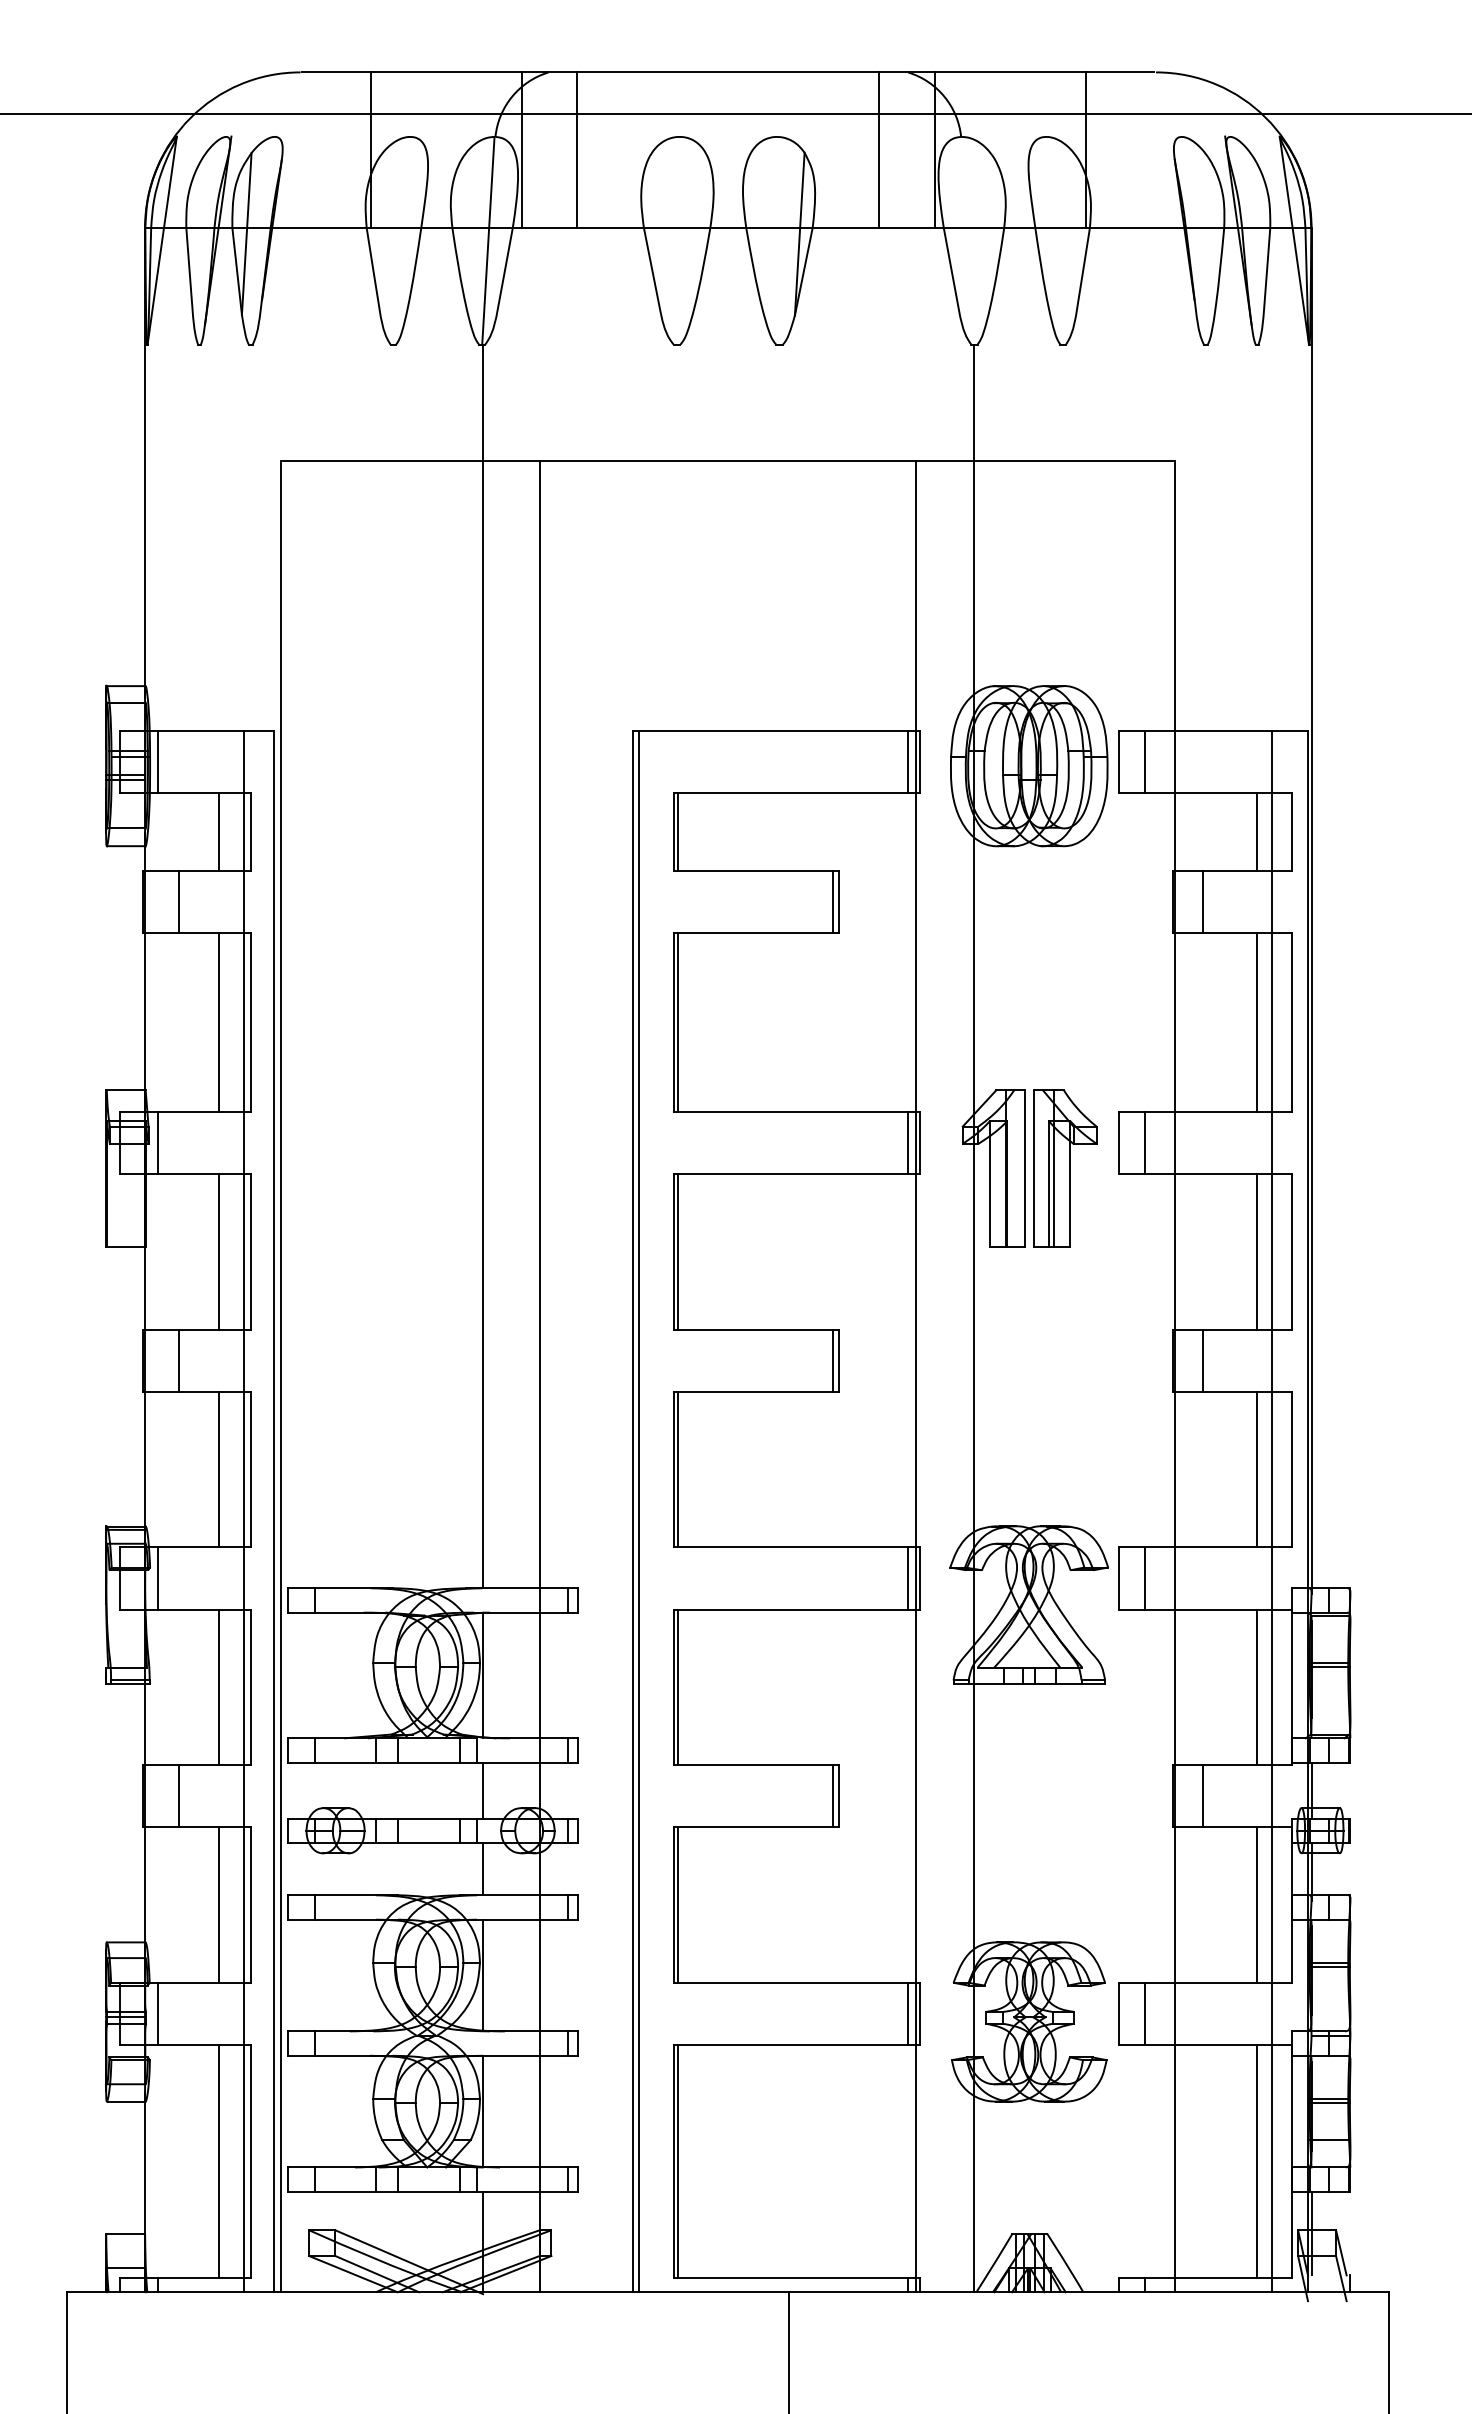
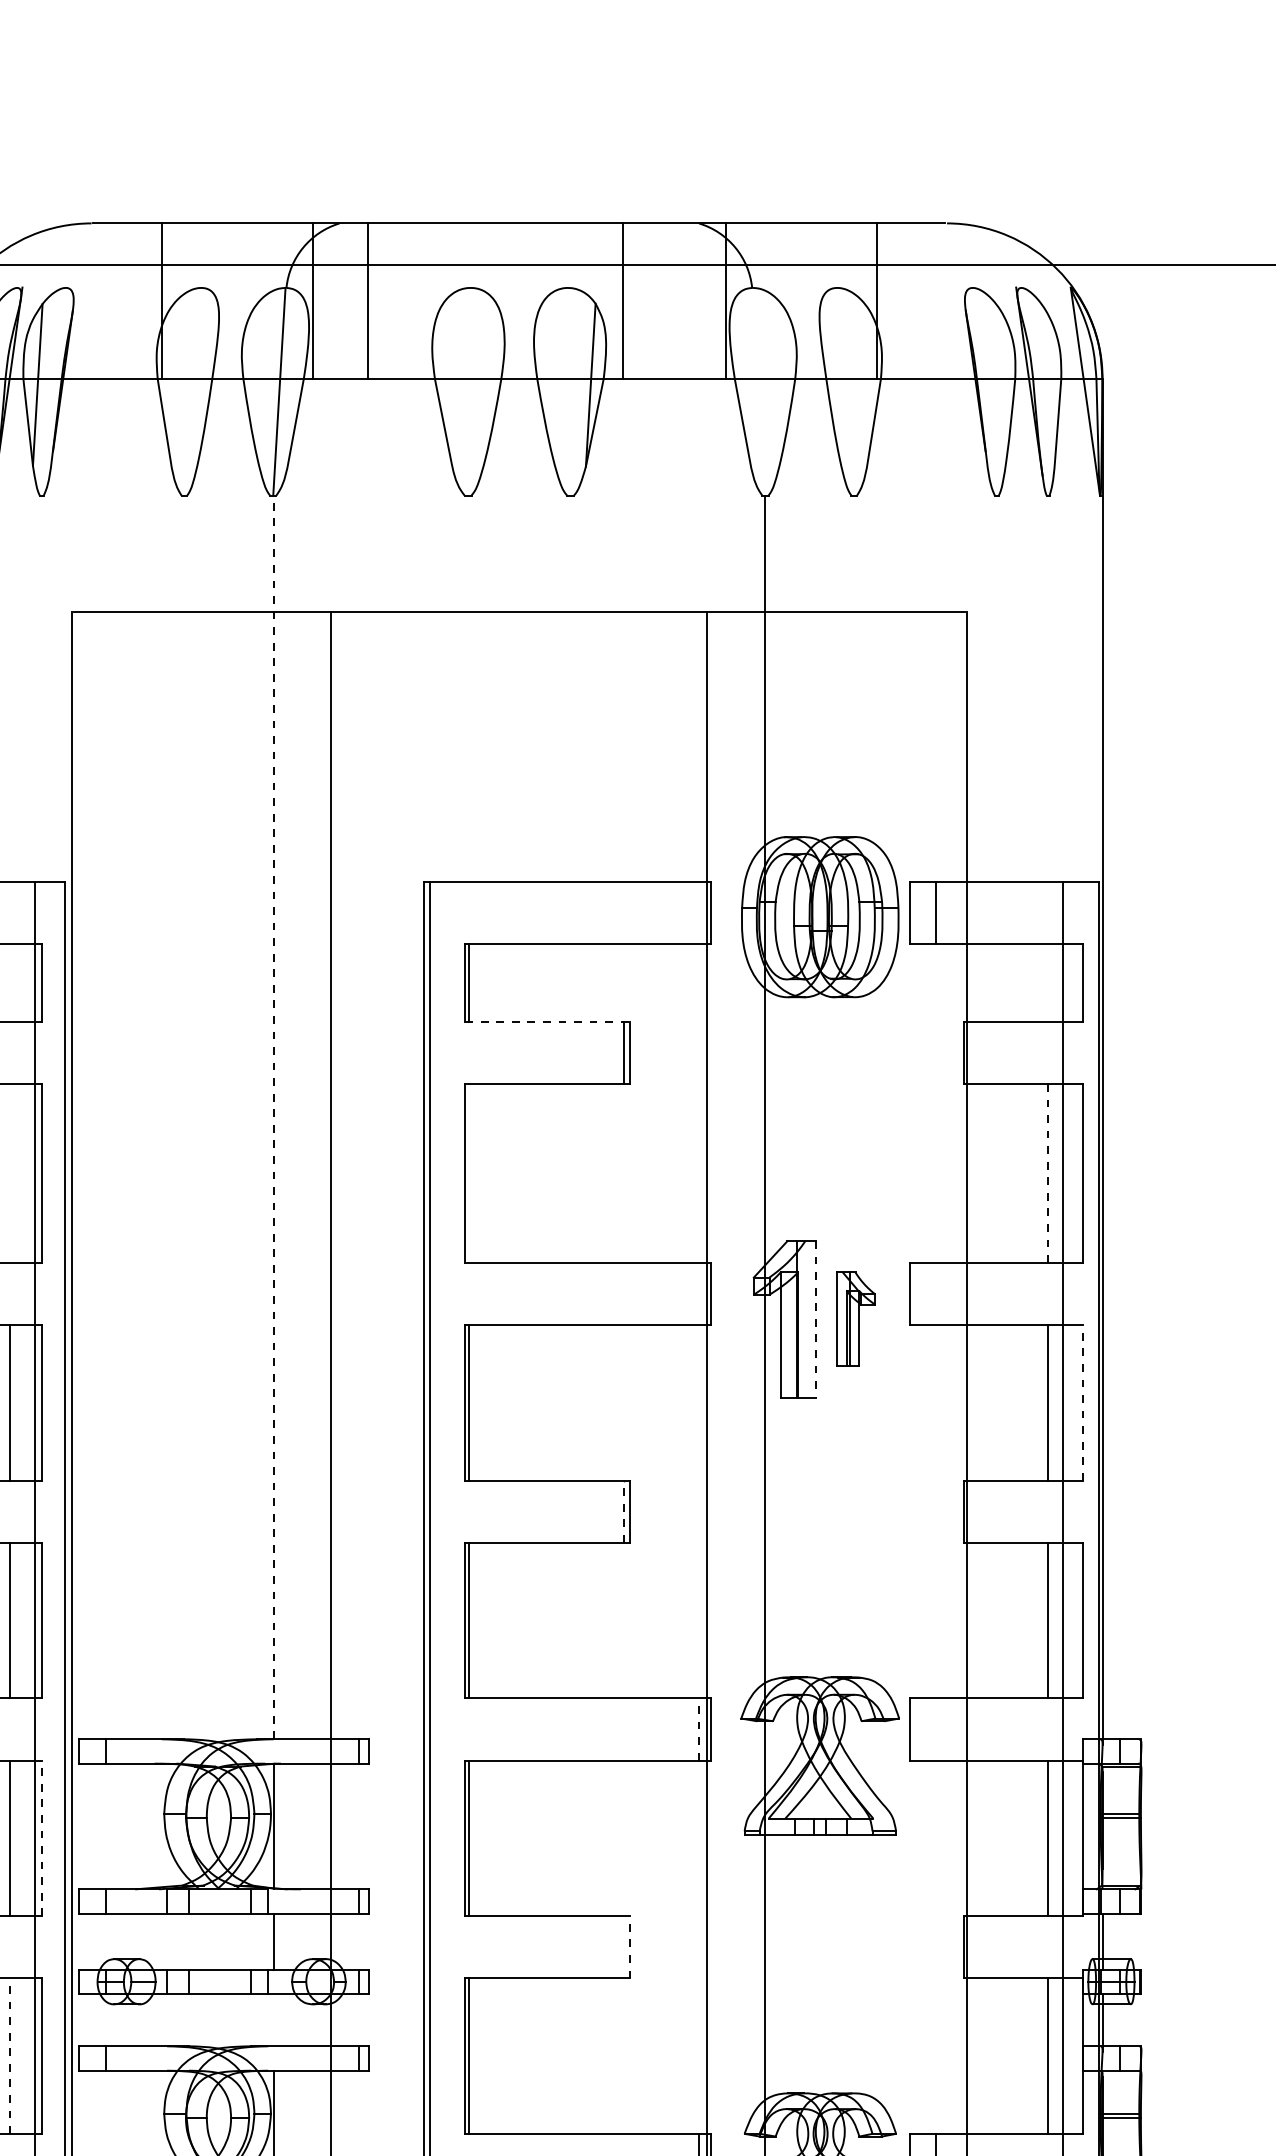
line: (879, 149) -> (623, 300), moved
line: (907, 761) -> (698, 912), removed
line: (218, 831) -> (9, 982), removed
line: (1256, 831) -> (1047, 982), removed
line: (756, 870) -> (547, 1021), solid -> dashed
line: (1202, 901) -> (993, 1052), removed
line: (483, 966) -> (274, 1117), solid -> dashed
line: (218, 1021) -> (9, 1172), removed
line: (677, 1021) -> (468, 1172), removed
line: (1256, 1021) -> (1047, 1172), solid -> dashed
line: (907, 1142) -> (698, 1293), removed
line: (1145, 1142) -> (936, 1293), removed
line: (1024, 1168) -> (815, 1319), solid -> dashed
part: (1065, 1168) -> (856, 1319), size x0.6
line: (1292, 1251) -> (1083, 1402), solid -> dashed
line: (832, 1360) -> (623, 1511), solid -> dashed
line: (1202, 1360) -> (993, 1511), removed
line: (907, 1577) -> (698, 1728), solid -> dashed
line: (1145, 1578) -> (936, 1729), removed
line: (250, 1687) -> (41, 1838), solid -> dashed
line: (839, 1795) -> (630, 1946), solid -> dashed
line: (832, 1796) -> (623, 1947), removed
line: (1202, 1796) -> (993, 1947), removed
line: (483, 1868) -> (274, 2019), removed
line: (218, 1905) -> (9, 2056), solid -> dashed

